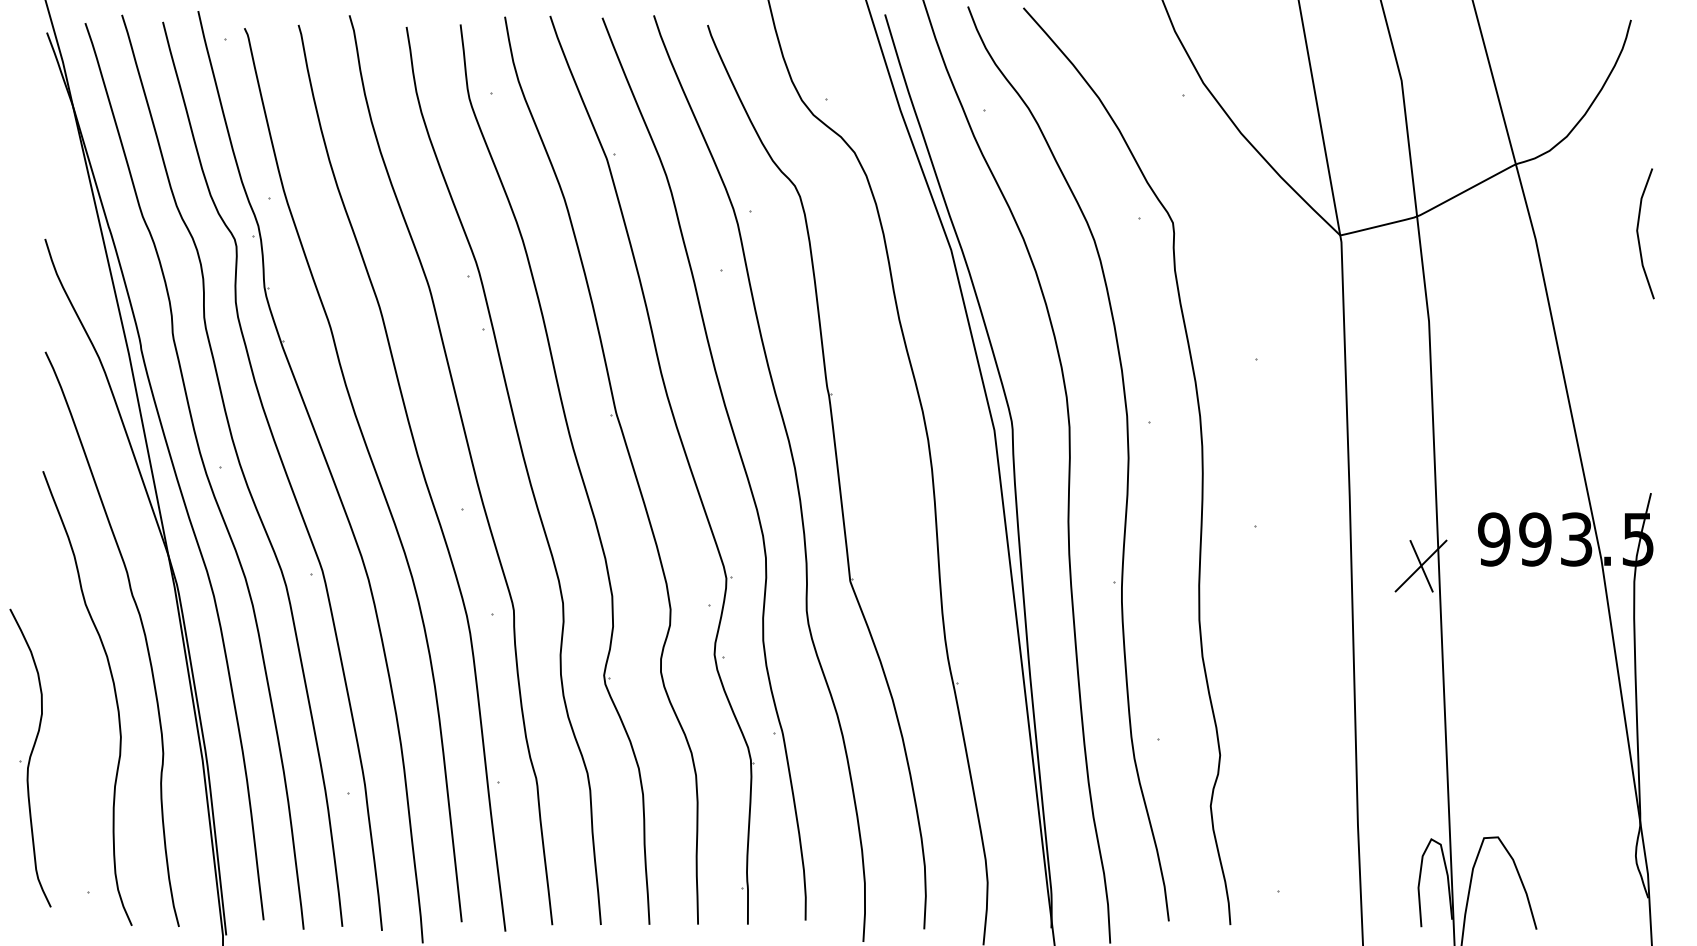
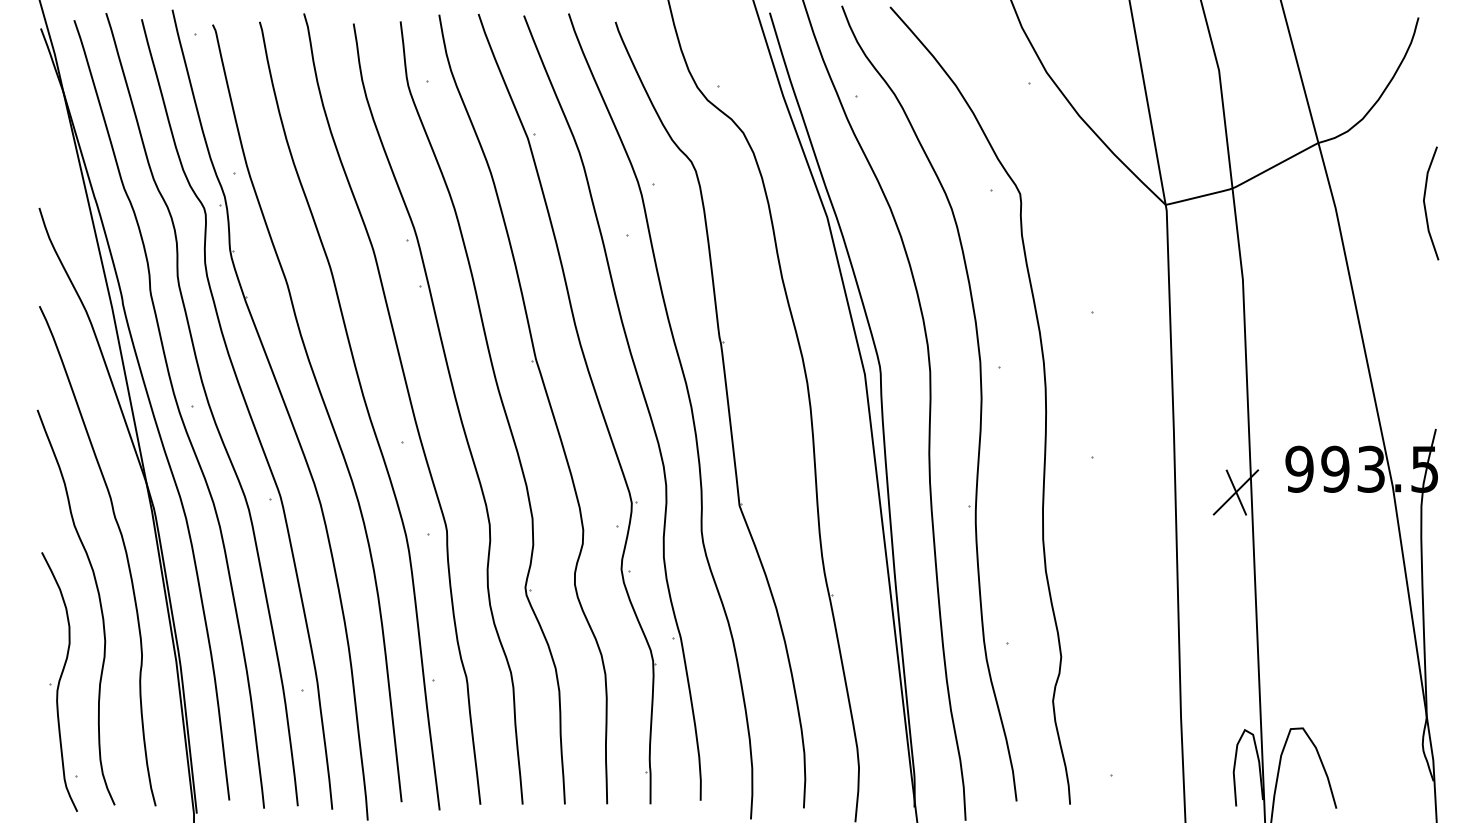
part: (30, 757) -> (59, 681), moved

